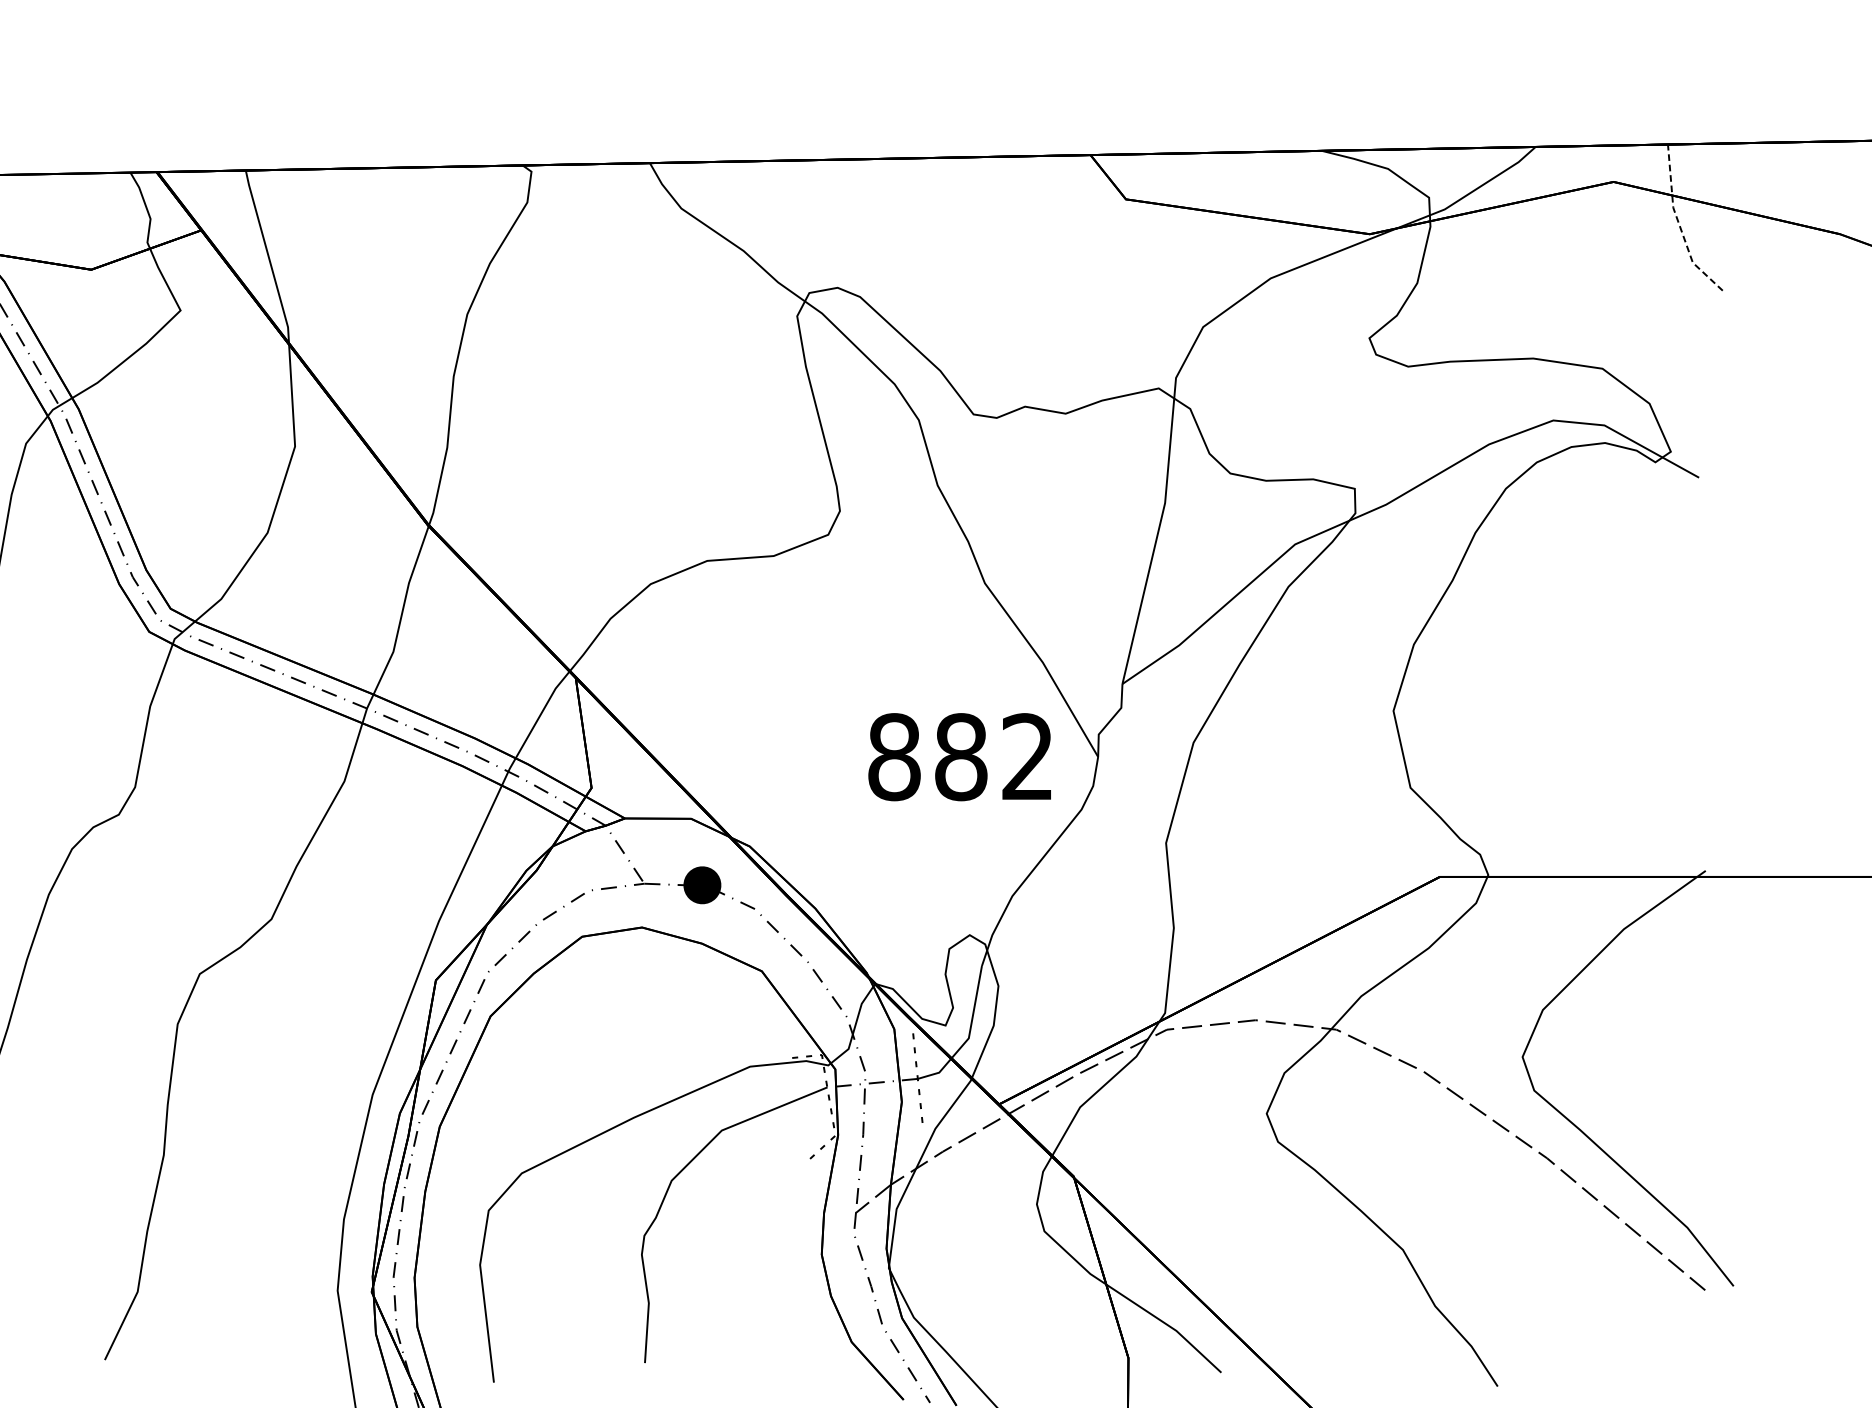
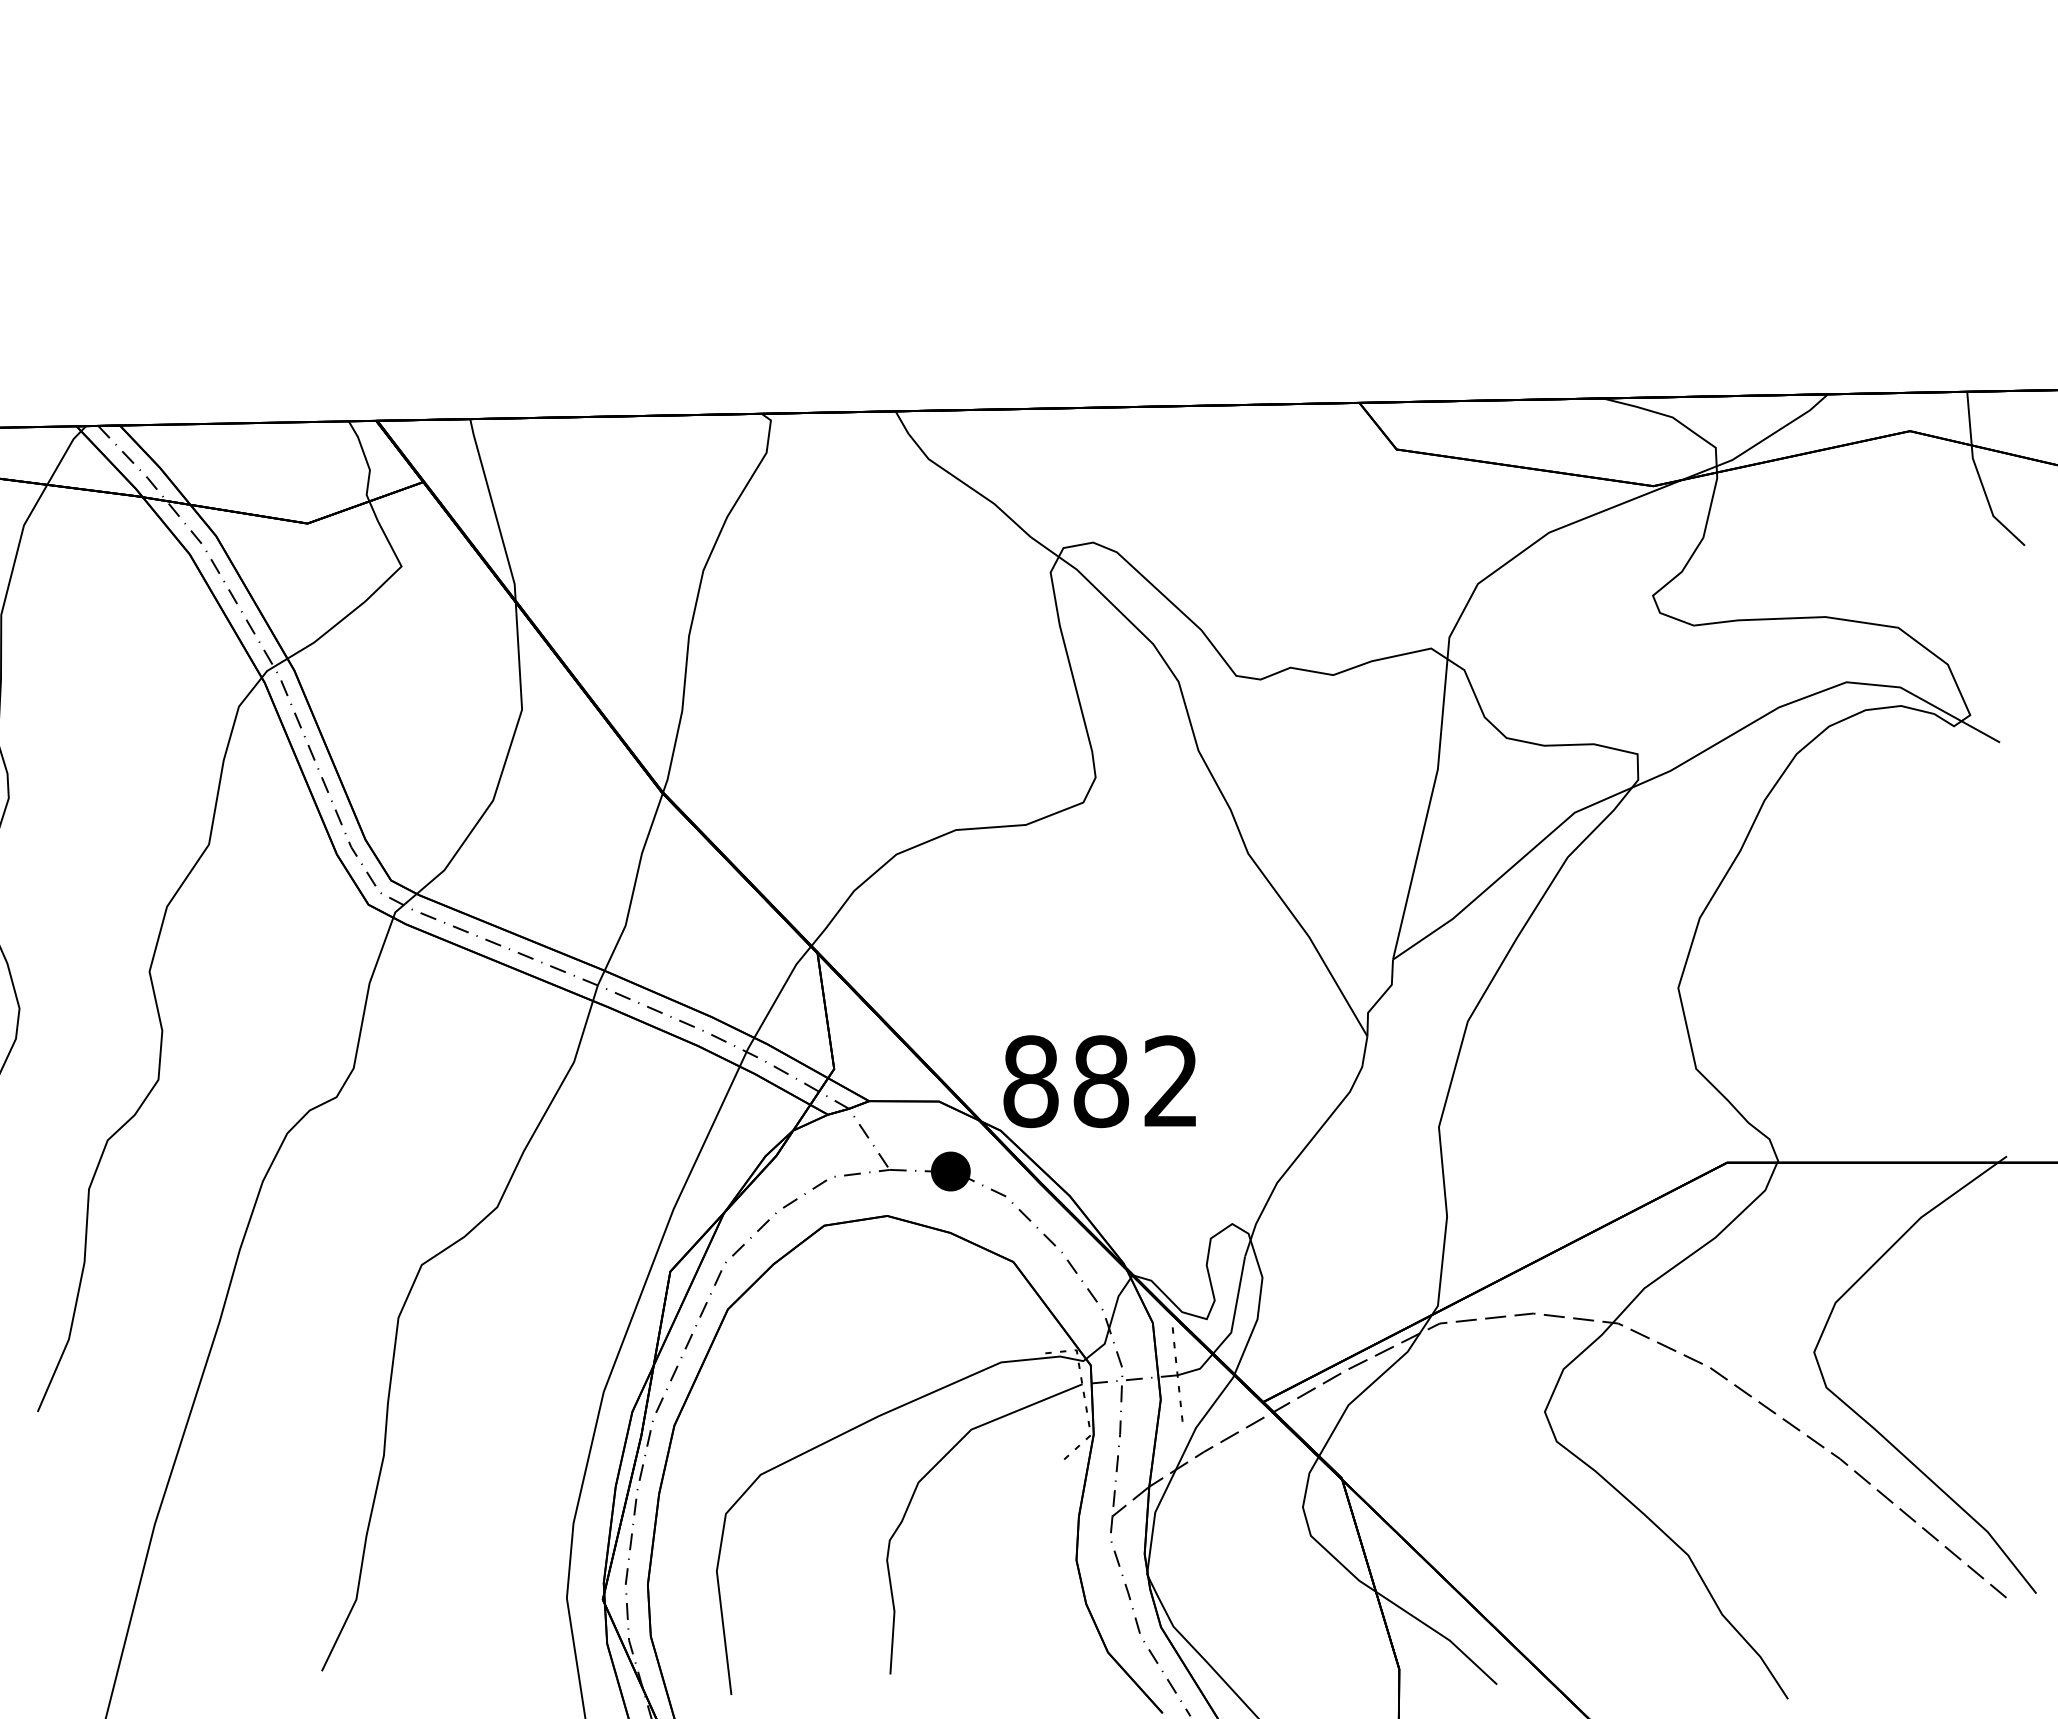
line: (1679, 225) -> (1979, 476), dashed -> solid
text: (959, 757) -> (1099, 1081), moved

